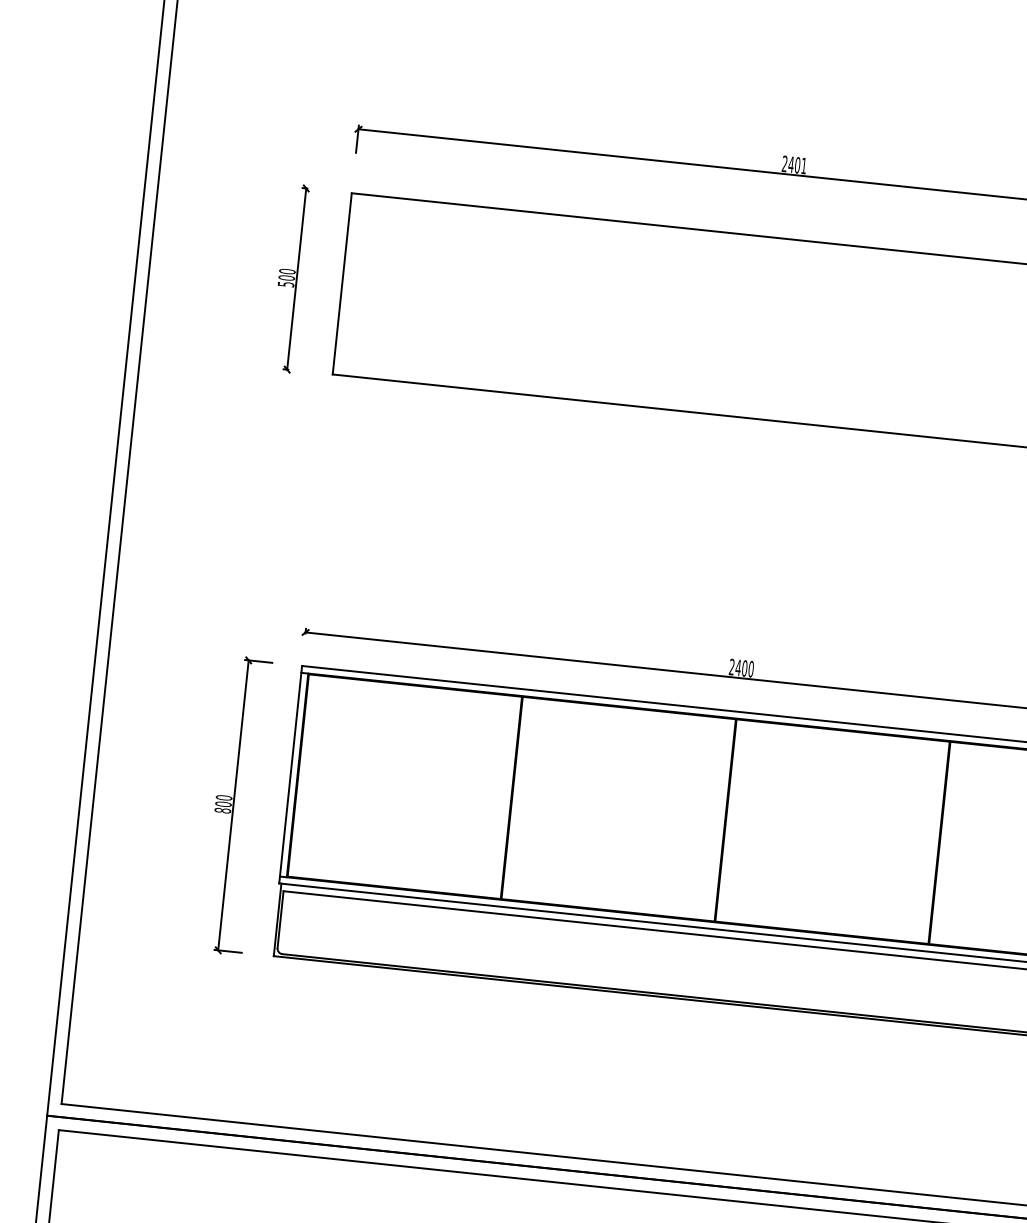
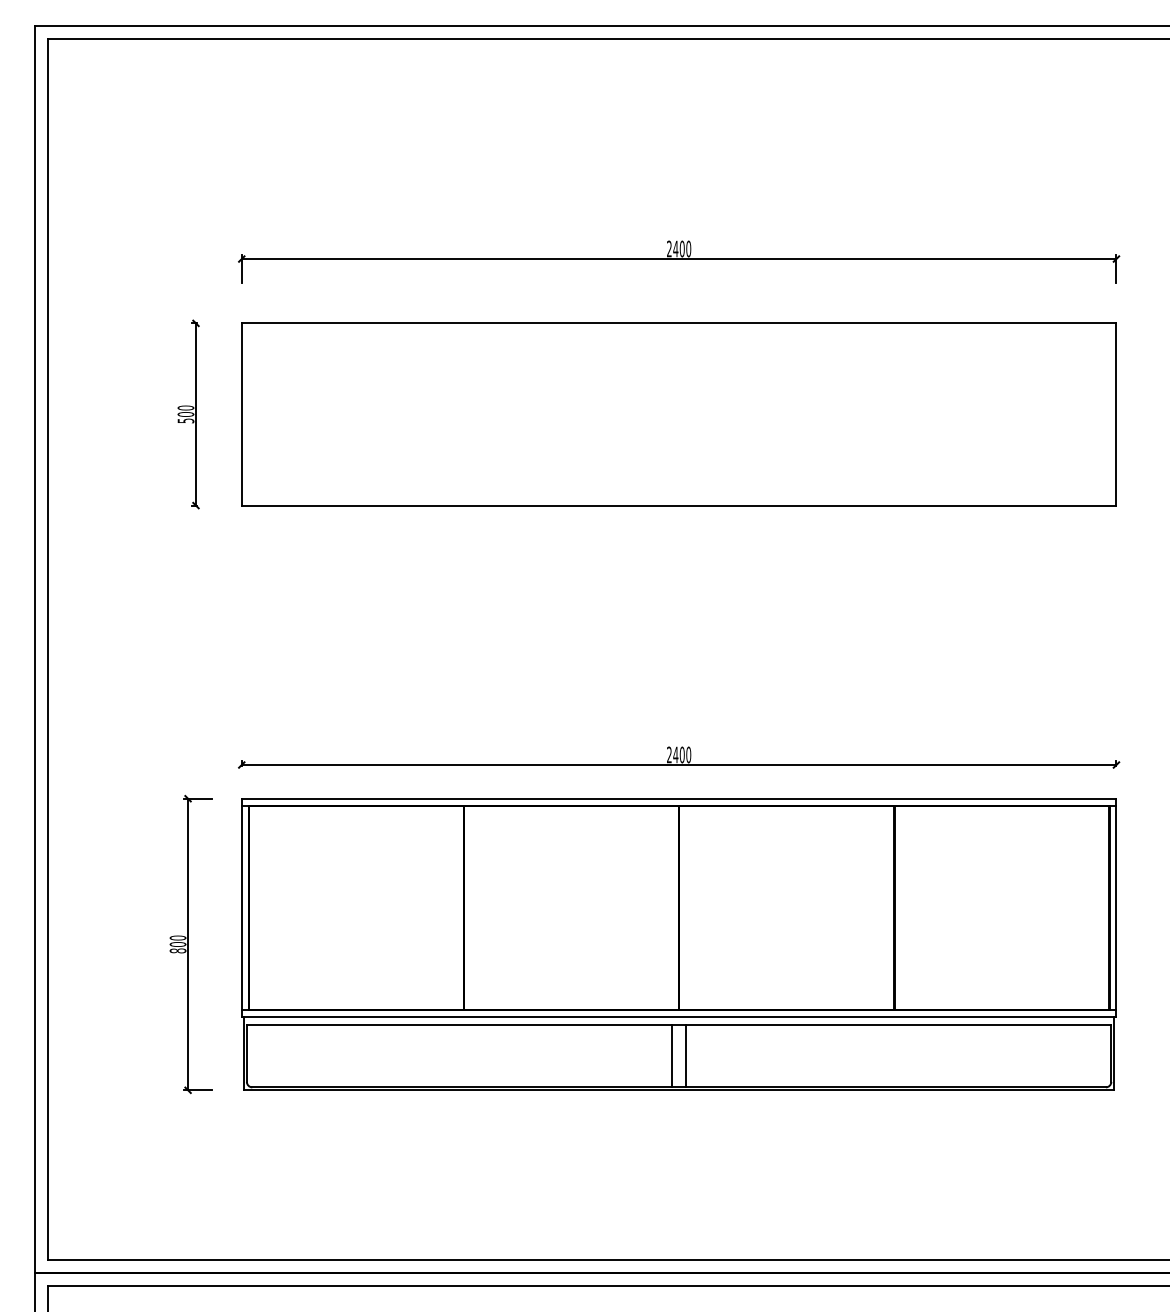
text: (803, 165) -> (688, 248), 2401 -> 2400
line: (702, 966) -> (671, 1055), added
line: (717, 967) -> (686, 1055), added

